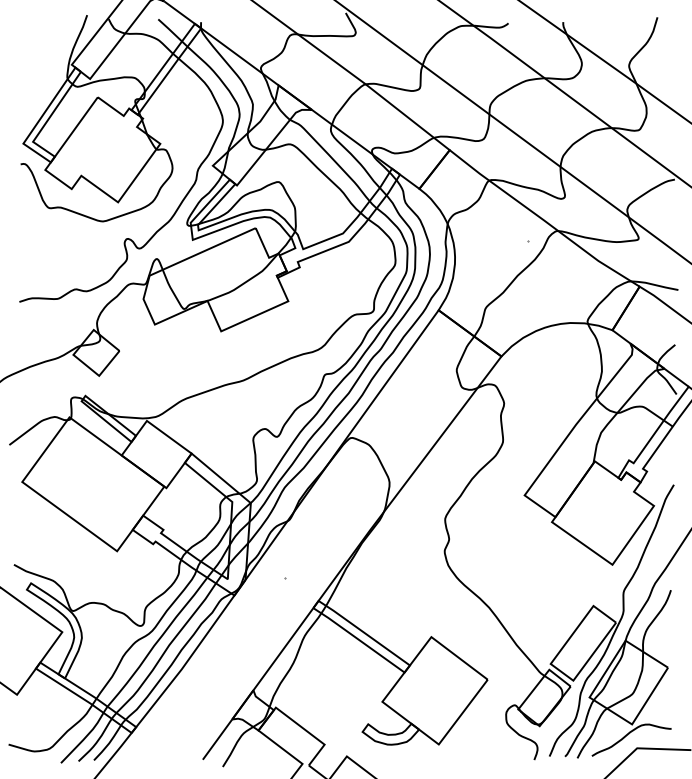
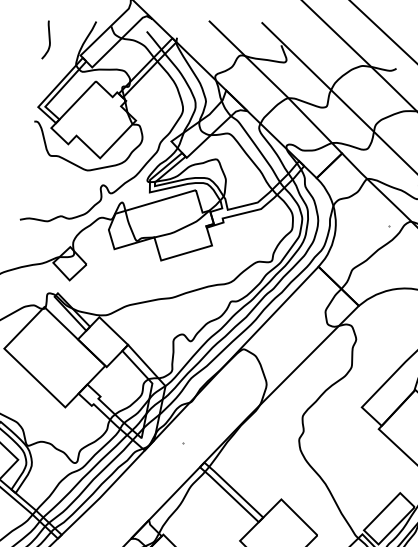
curve: (25, 49) -> (48, 40), added

